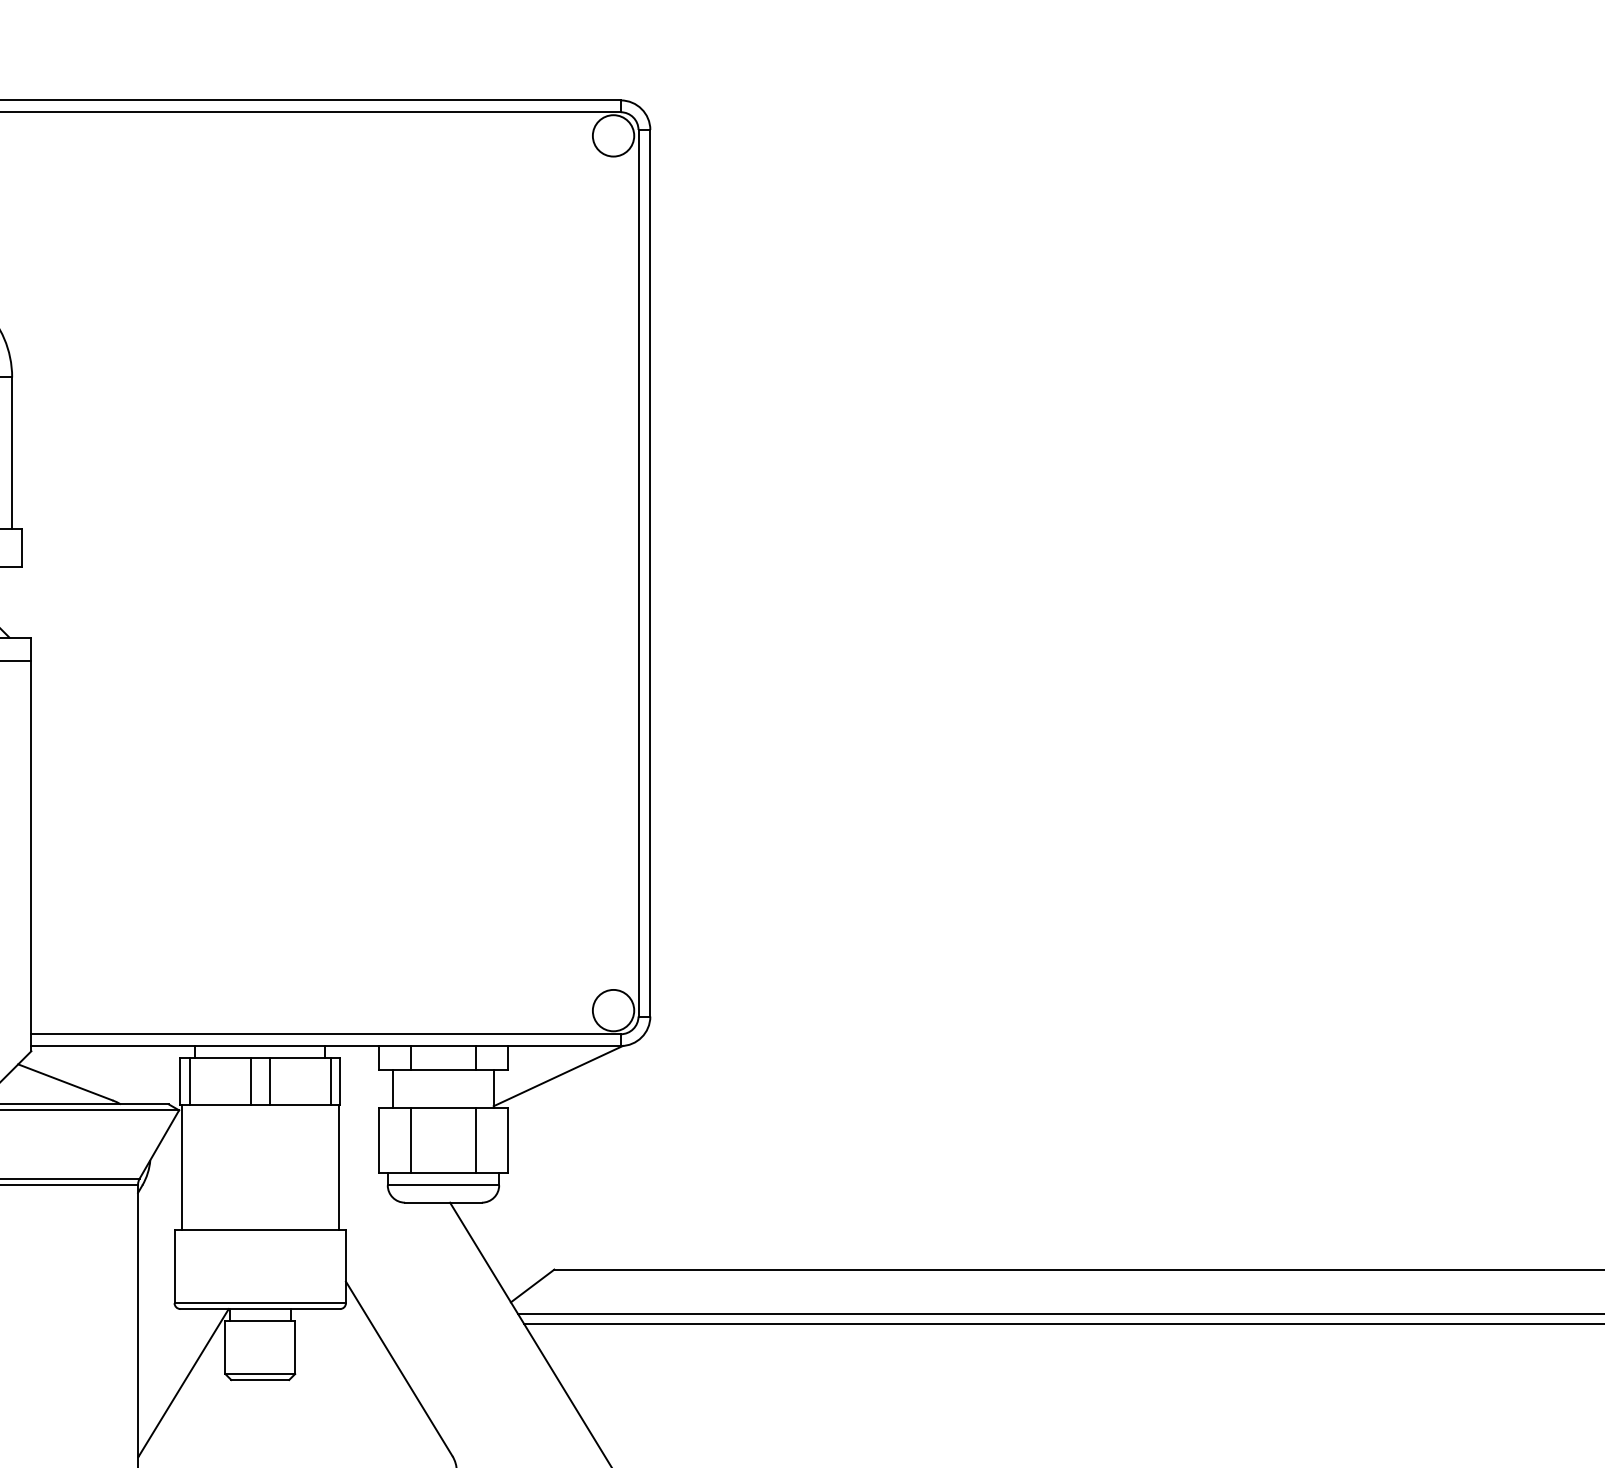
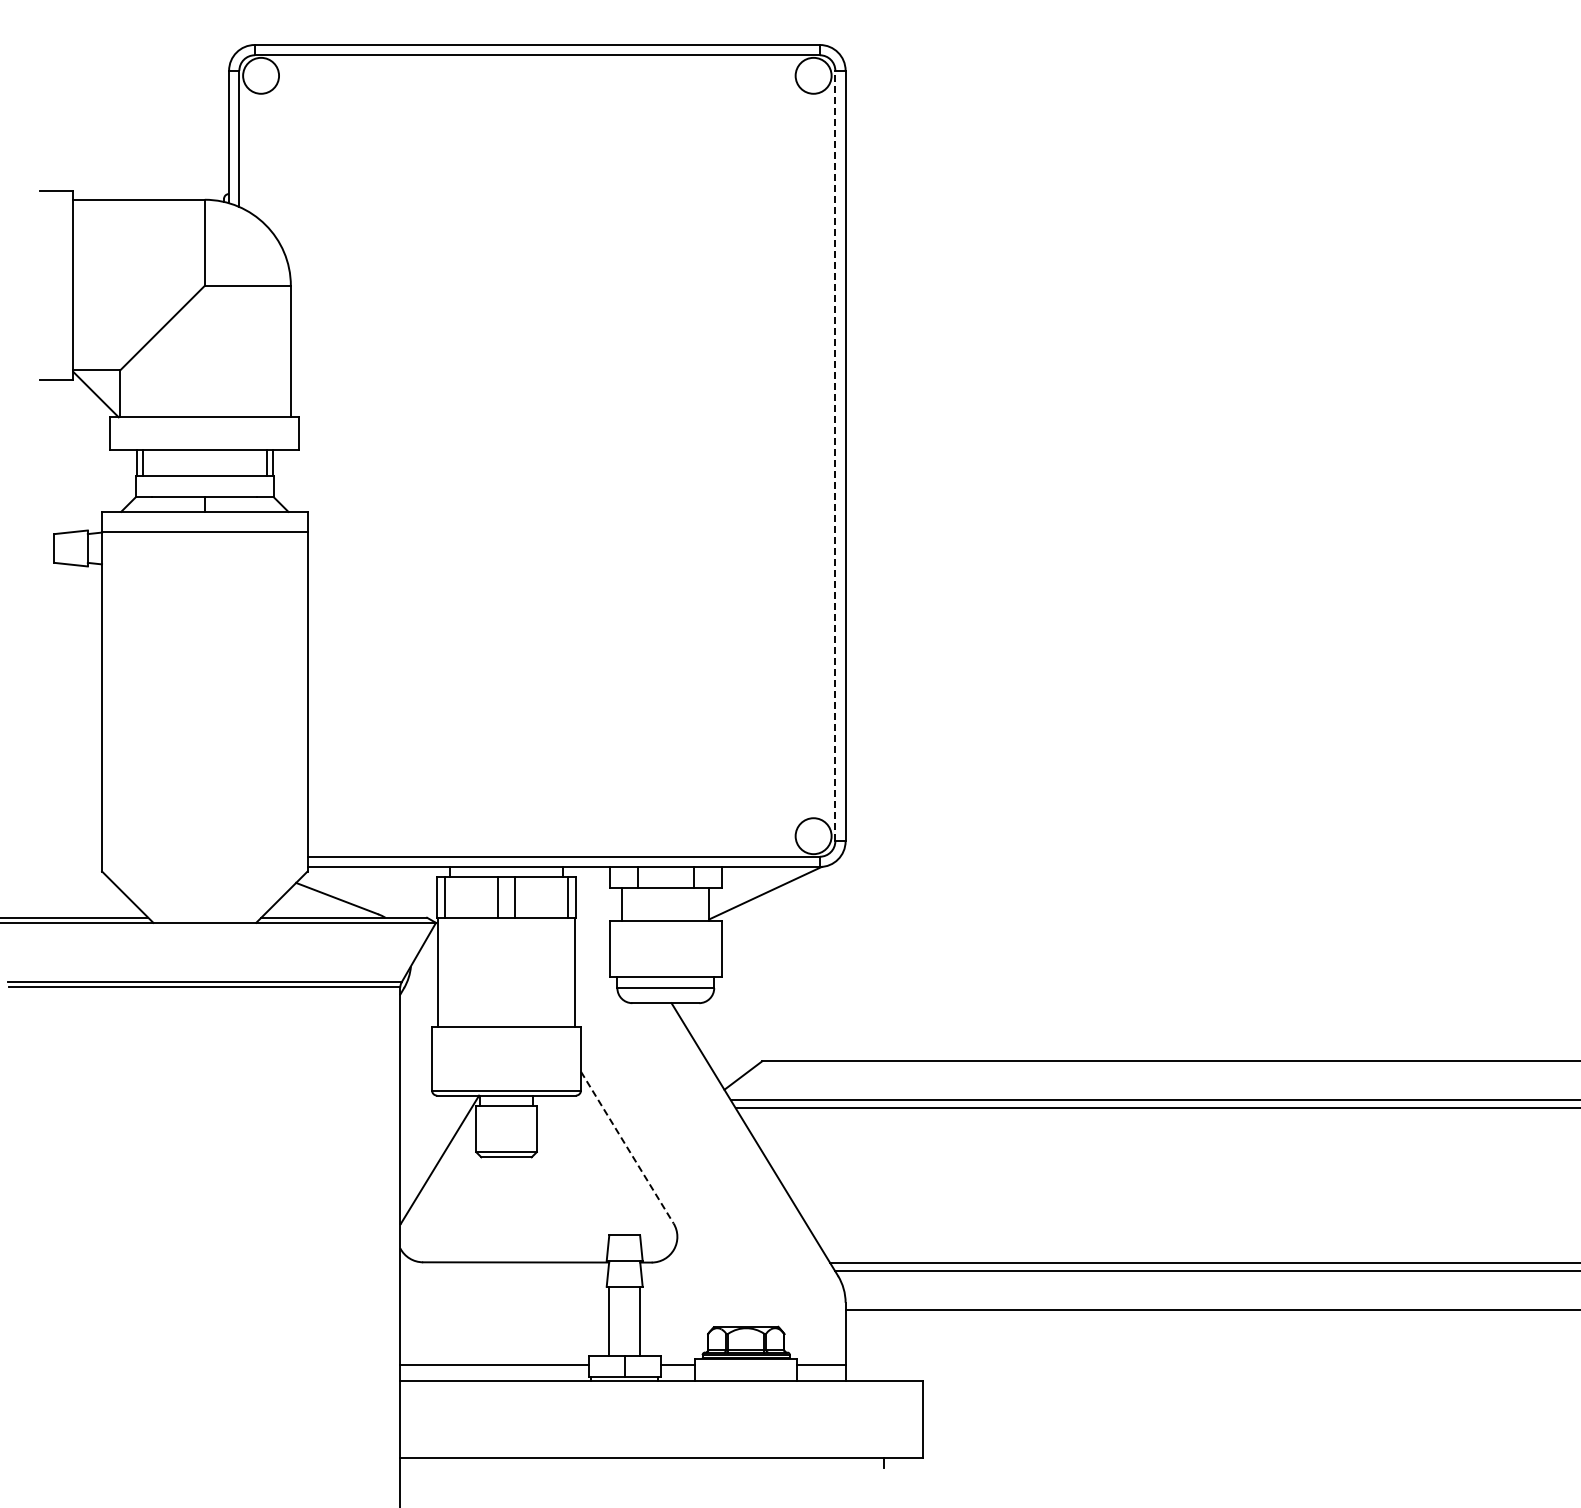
line: (638, 572) -> (835, 455), solid -> dashed
line: (410, 1139) -> (637, 948), removed
line: (475, 1139) -> (693, 948), removed
line: (399, 1368) -> (627, 1147), solid -> dashed

